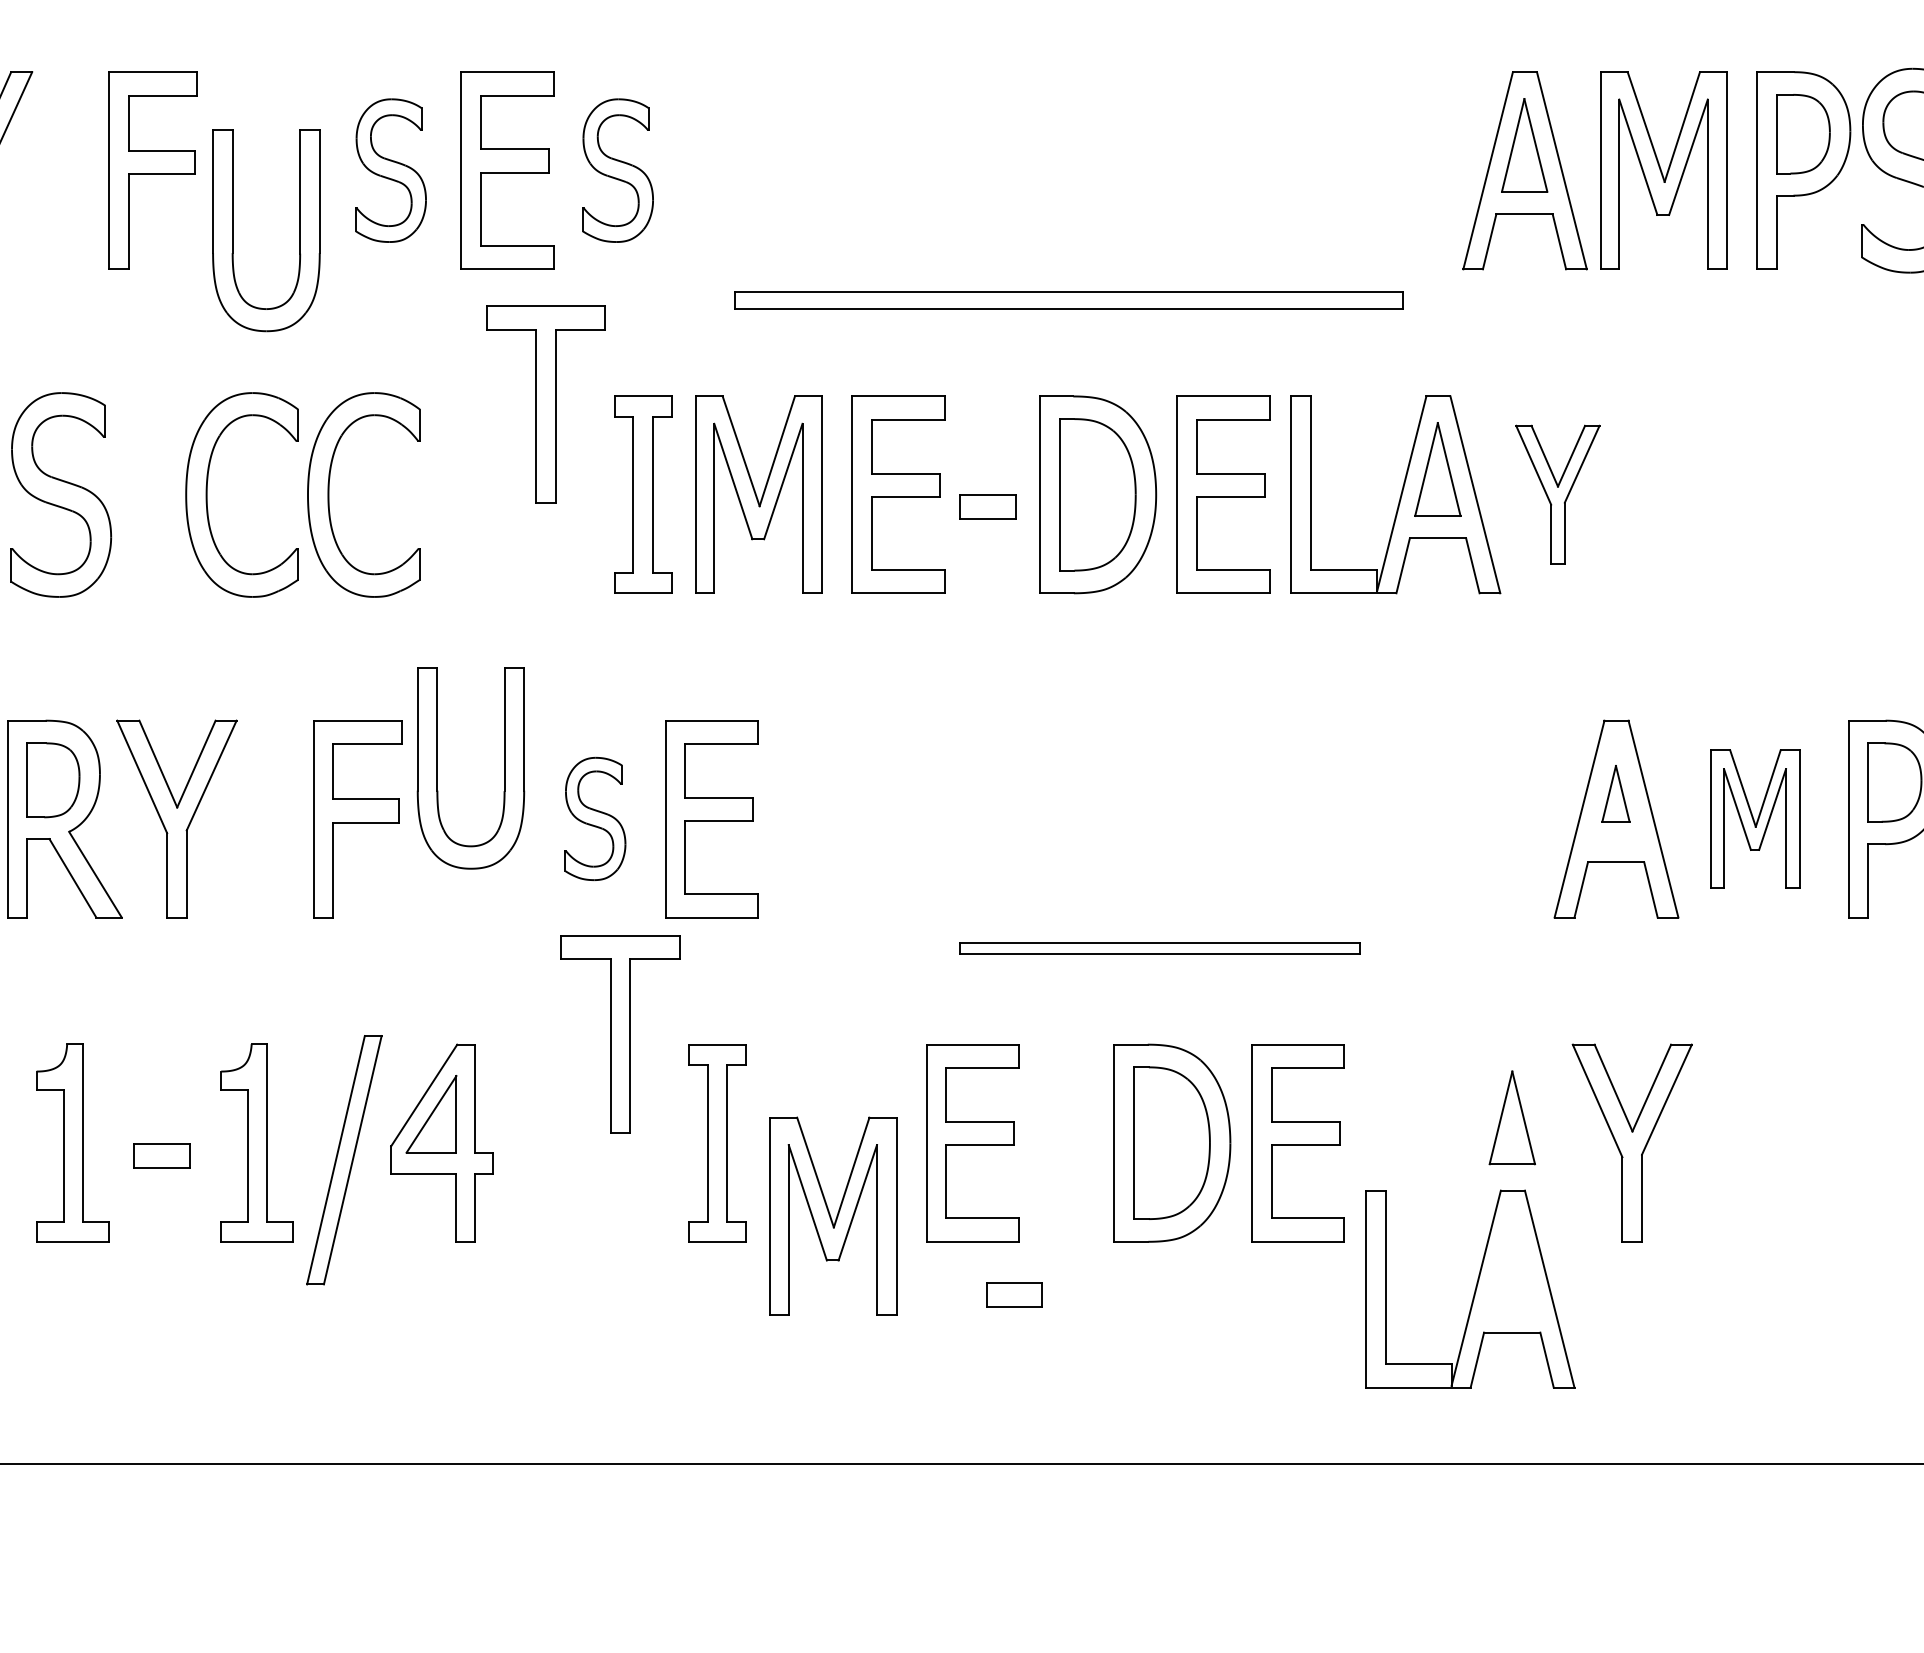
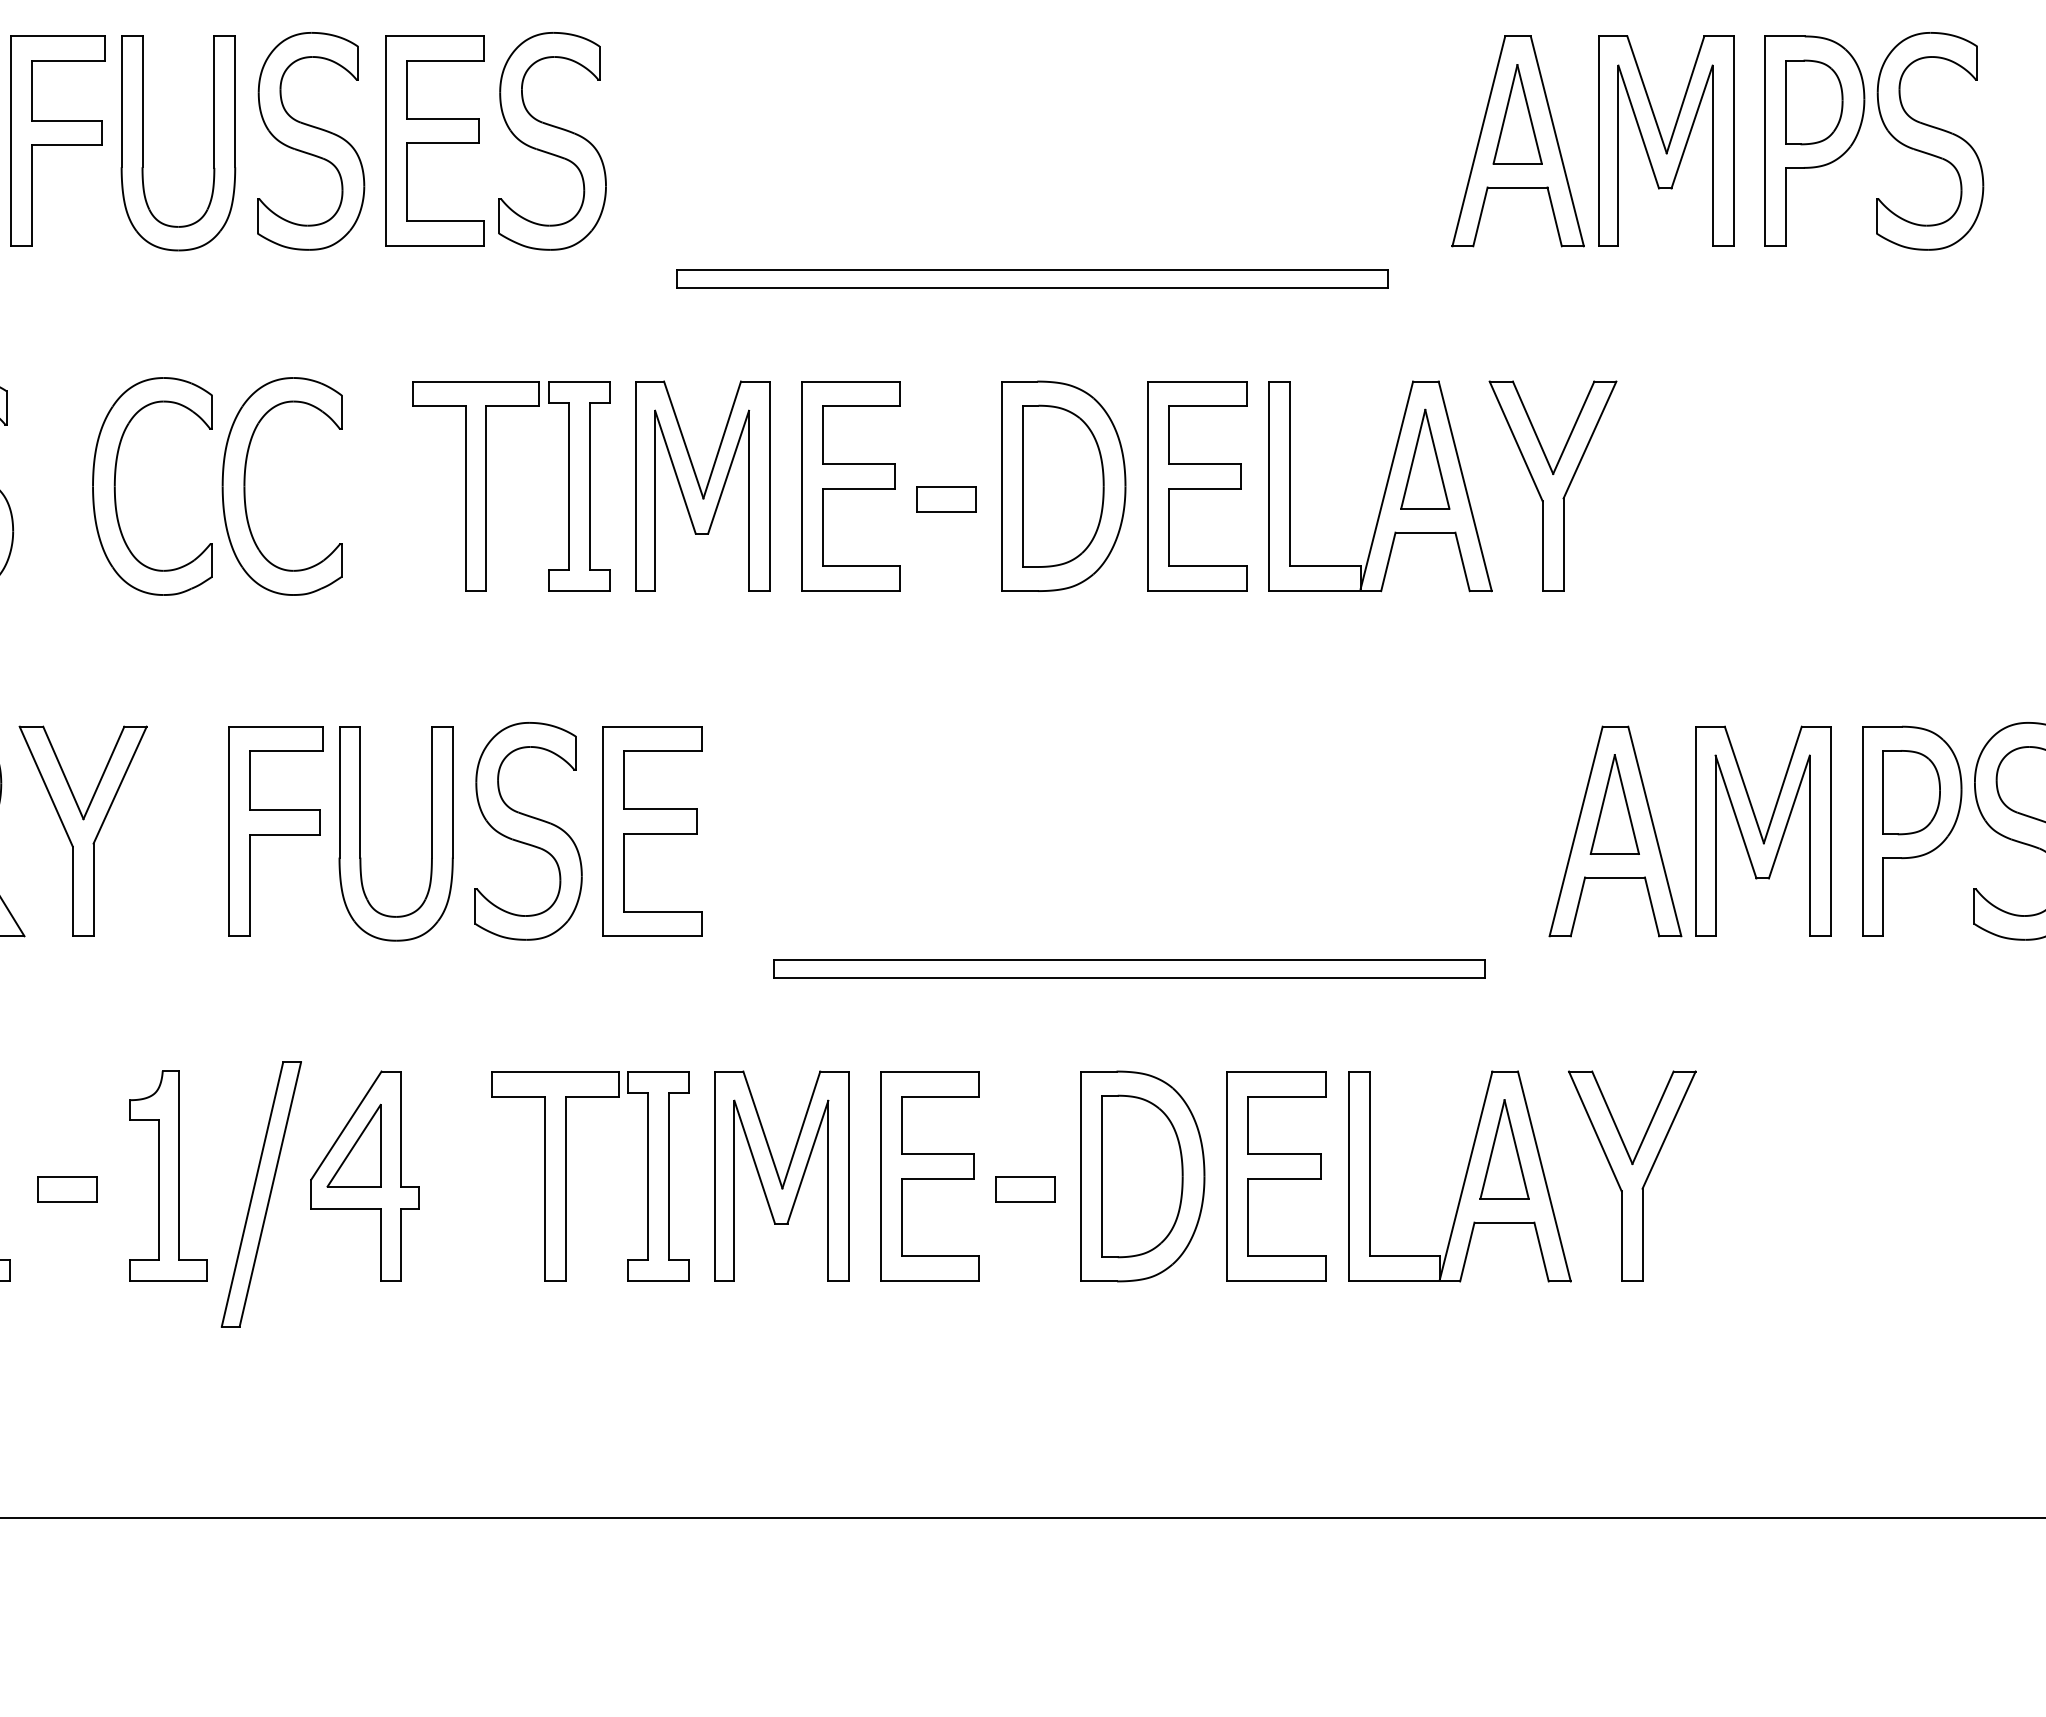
part: (390, 170) -> (310, 141), size x1.43
part: (617, 170) -> (552, 141), size x1.43
part: (233, 230) -> (143, 143), moved
part: (545, 404) -> (475, 485), moved
part: (1557, 494) -> (1552, 485), size x1.43
part: (437, 768) -> (360, 834), moved
part: (1615, 793) -> (1614, 804), size x1.67
part: (595, 818) -> (528, 830), size x1.67
part: (1755, 818) -> (1763, 830), size x1.43
part: (1159, 948) -> (1129, 969), size x1.67
part: (620, 1034) -> (555, 1176), moved
part: (833, 1215) -> (782, 1175), moved
part: (1470, 1288) -> (1460, 1175), moved
part: (1014, 1294) -> (1025, 1189), moved

